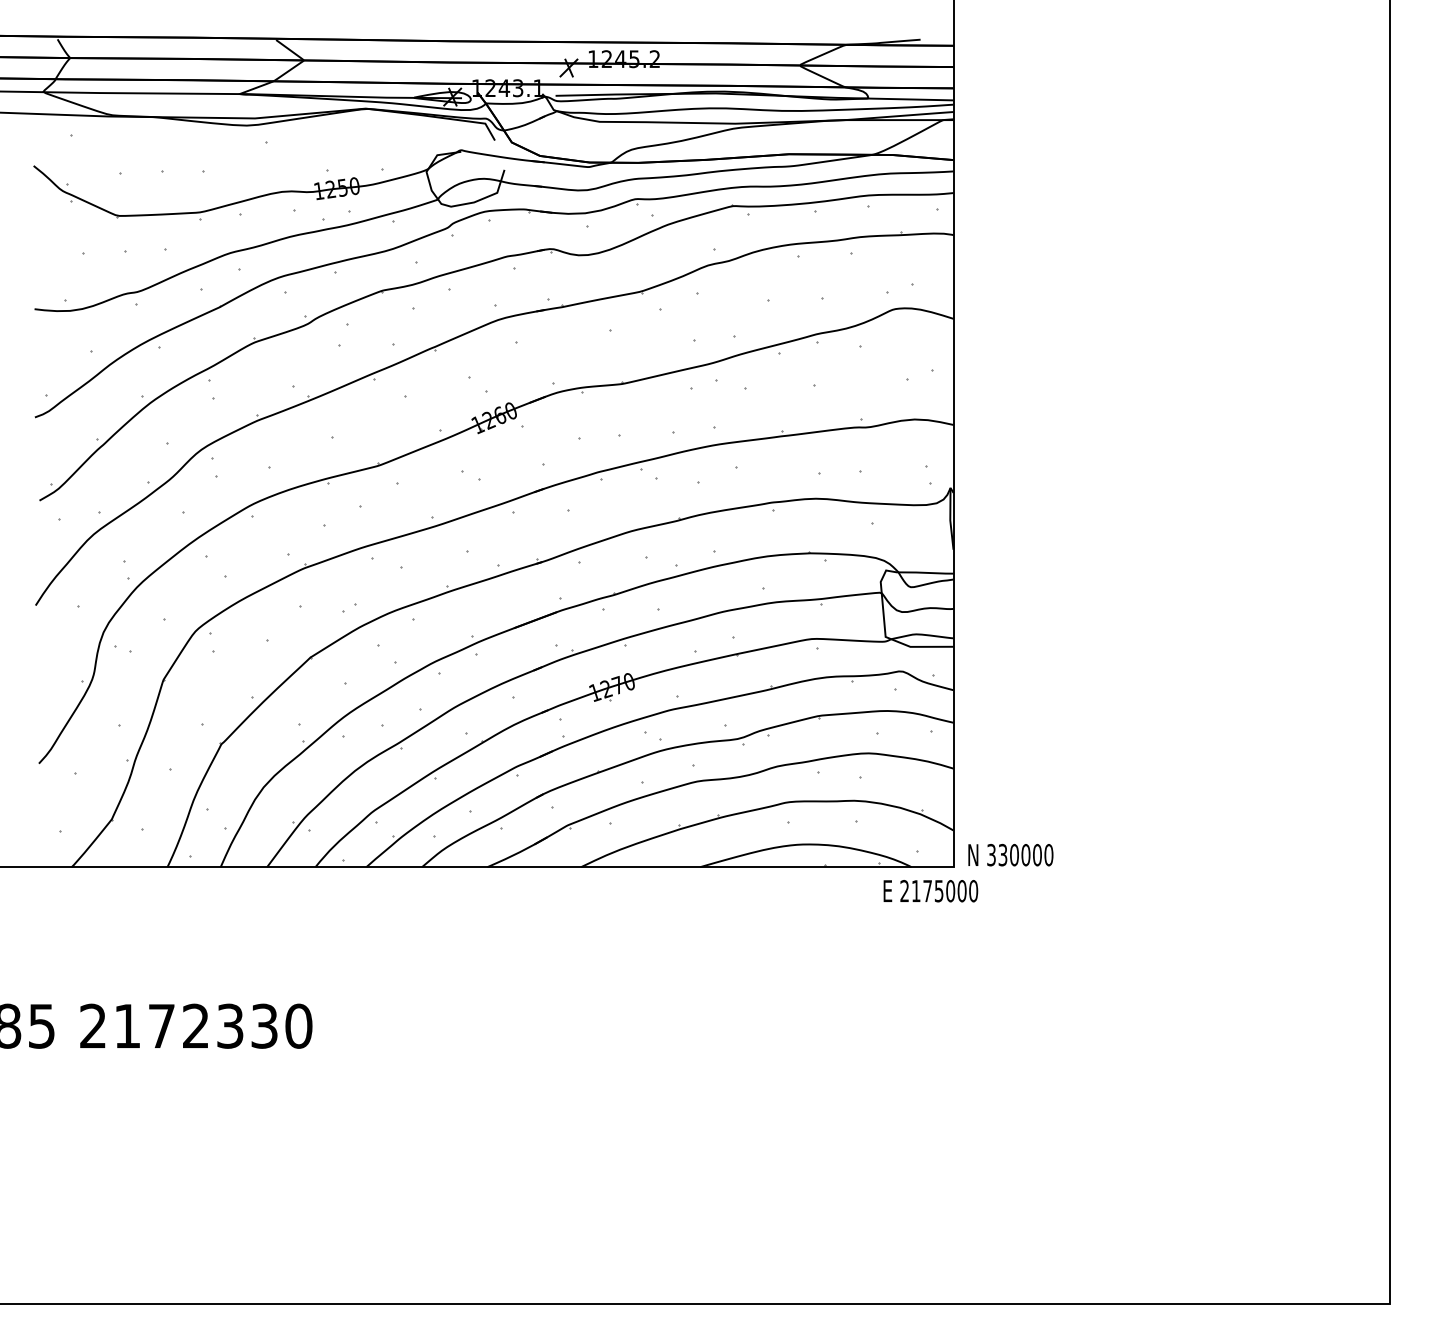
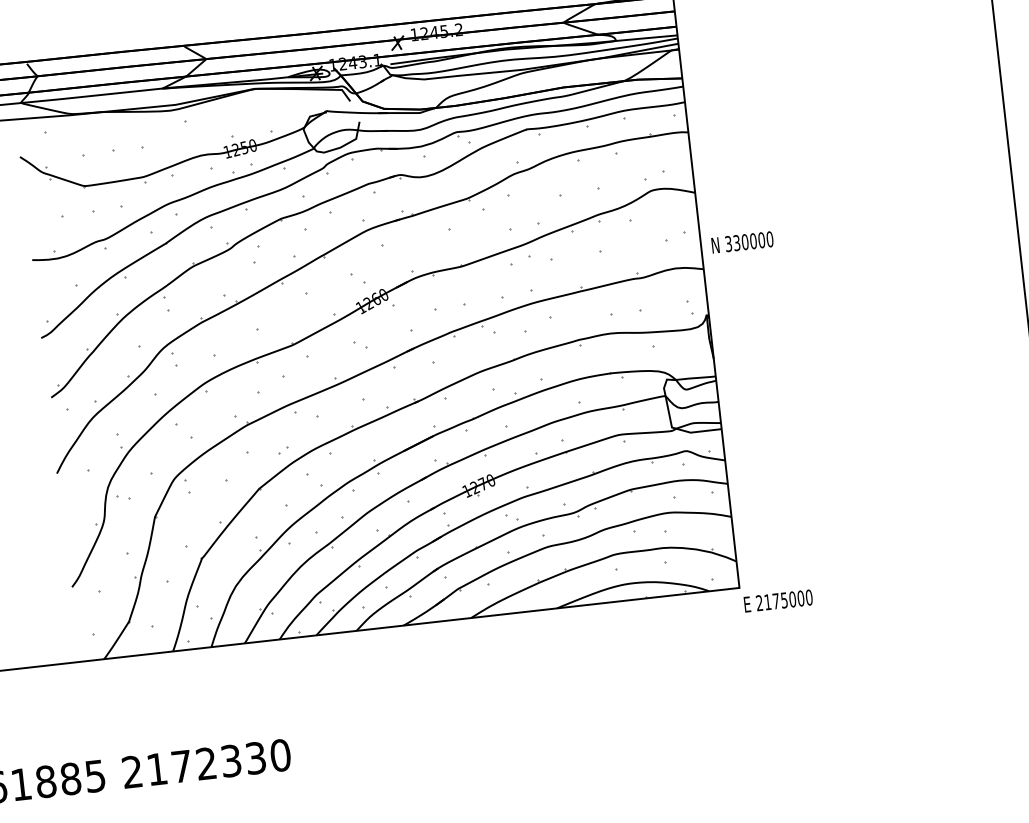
text: (1010, 855) -> (742, 242), moved
text: (930, 891) -> (778, 601), moved

